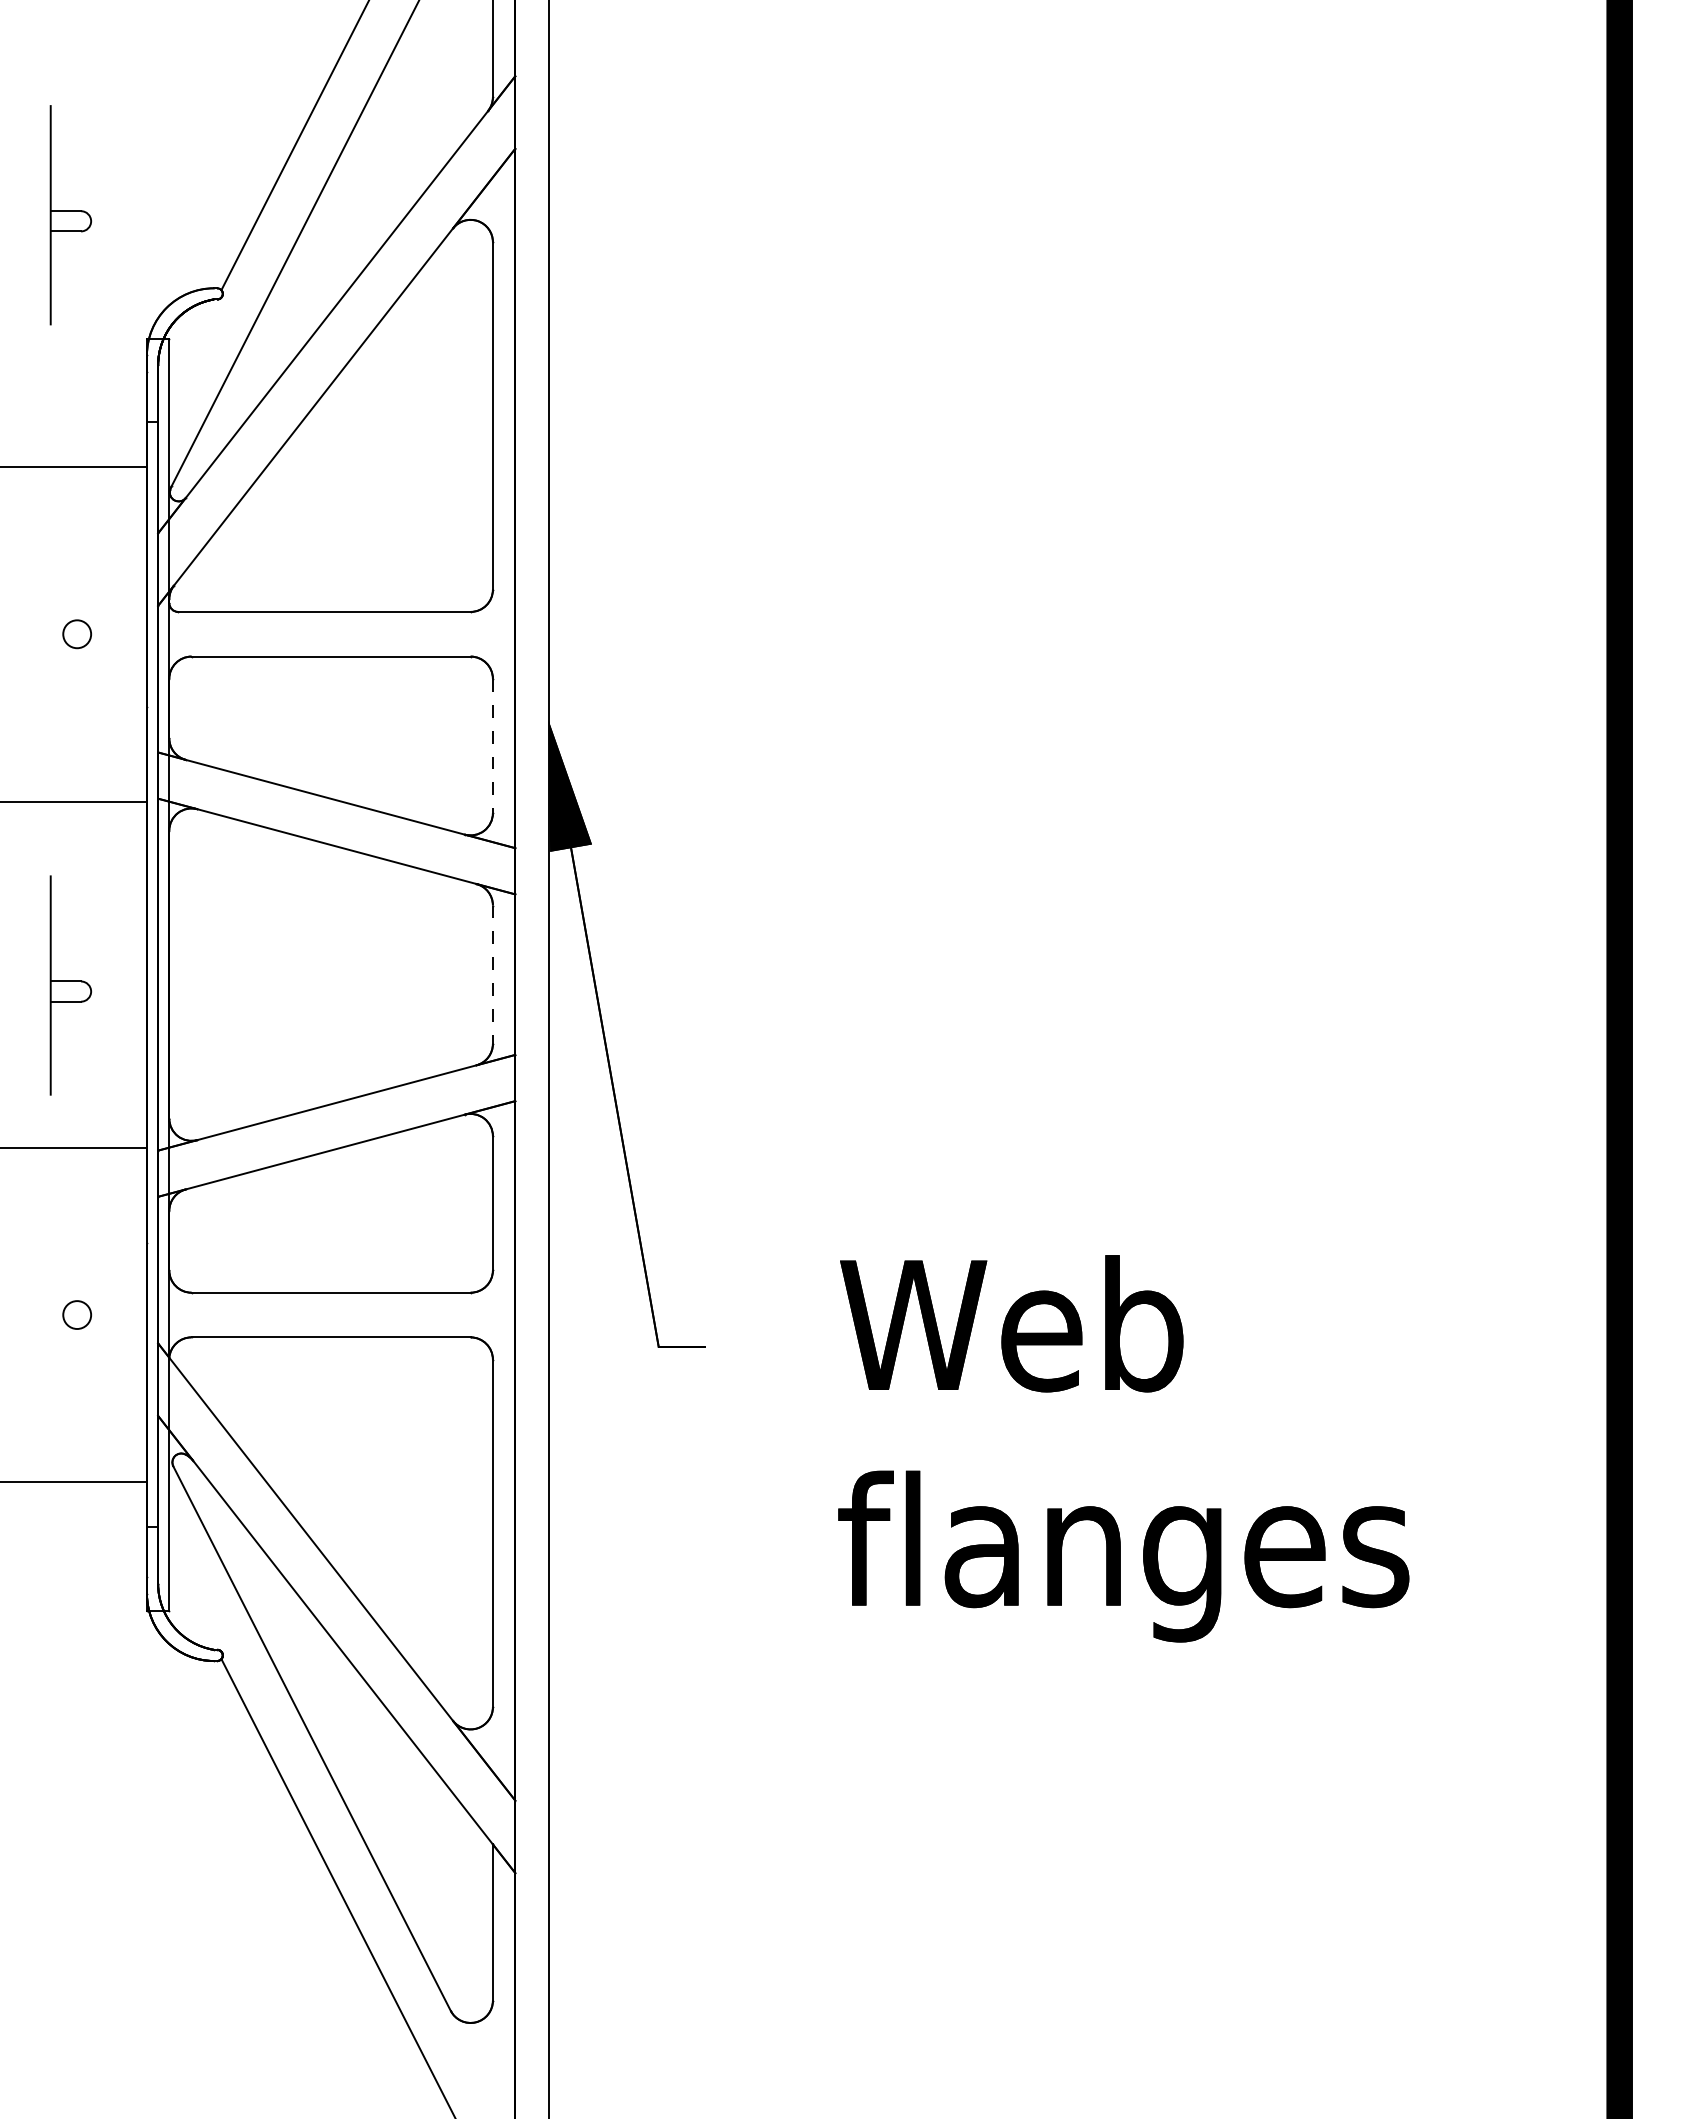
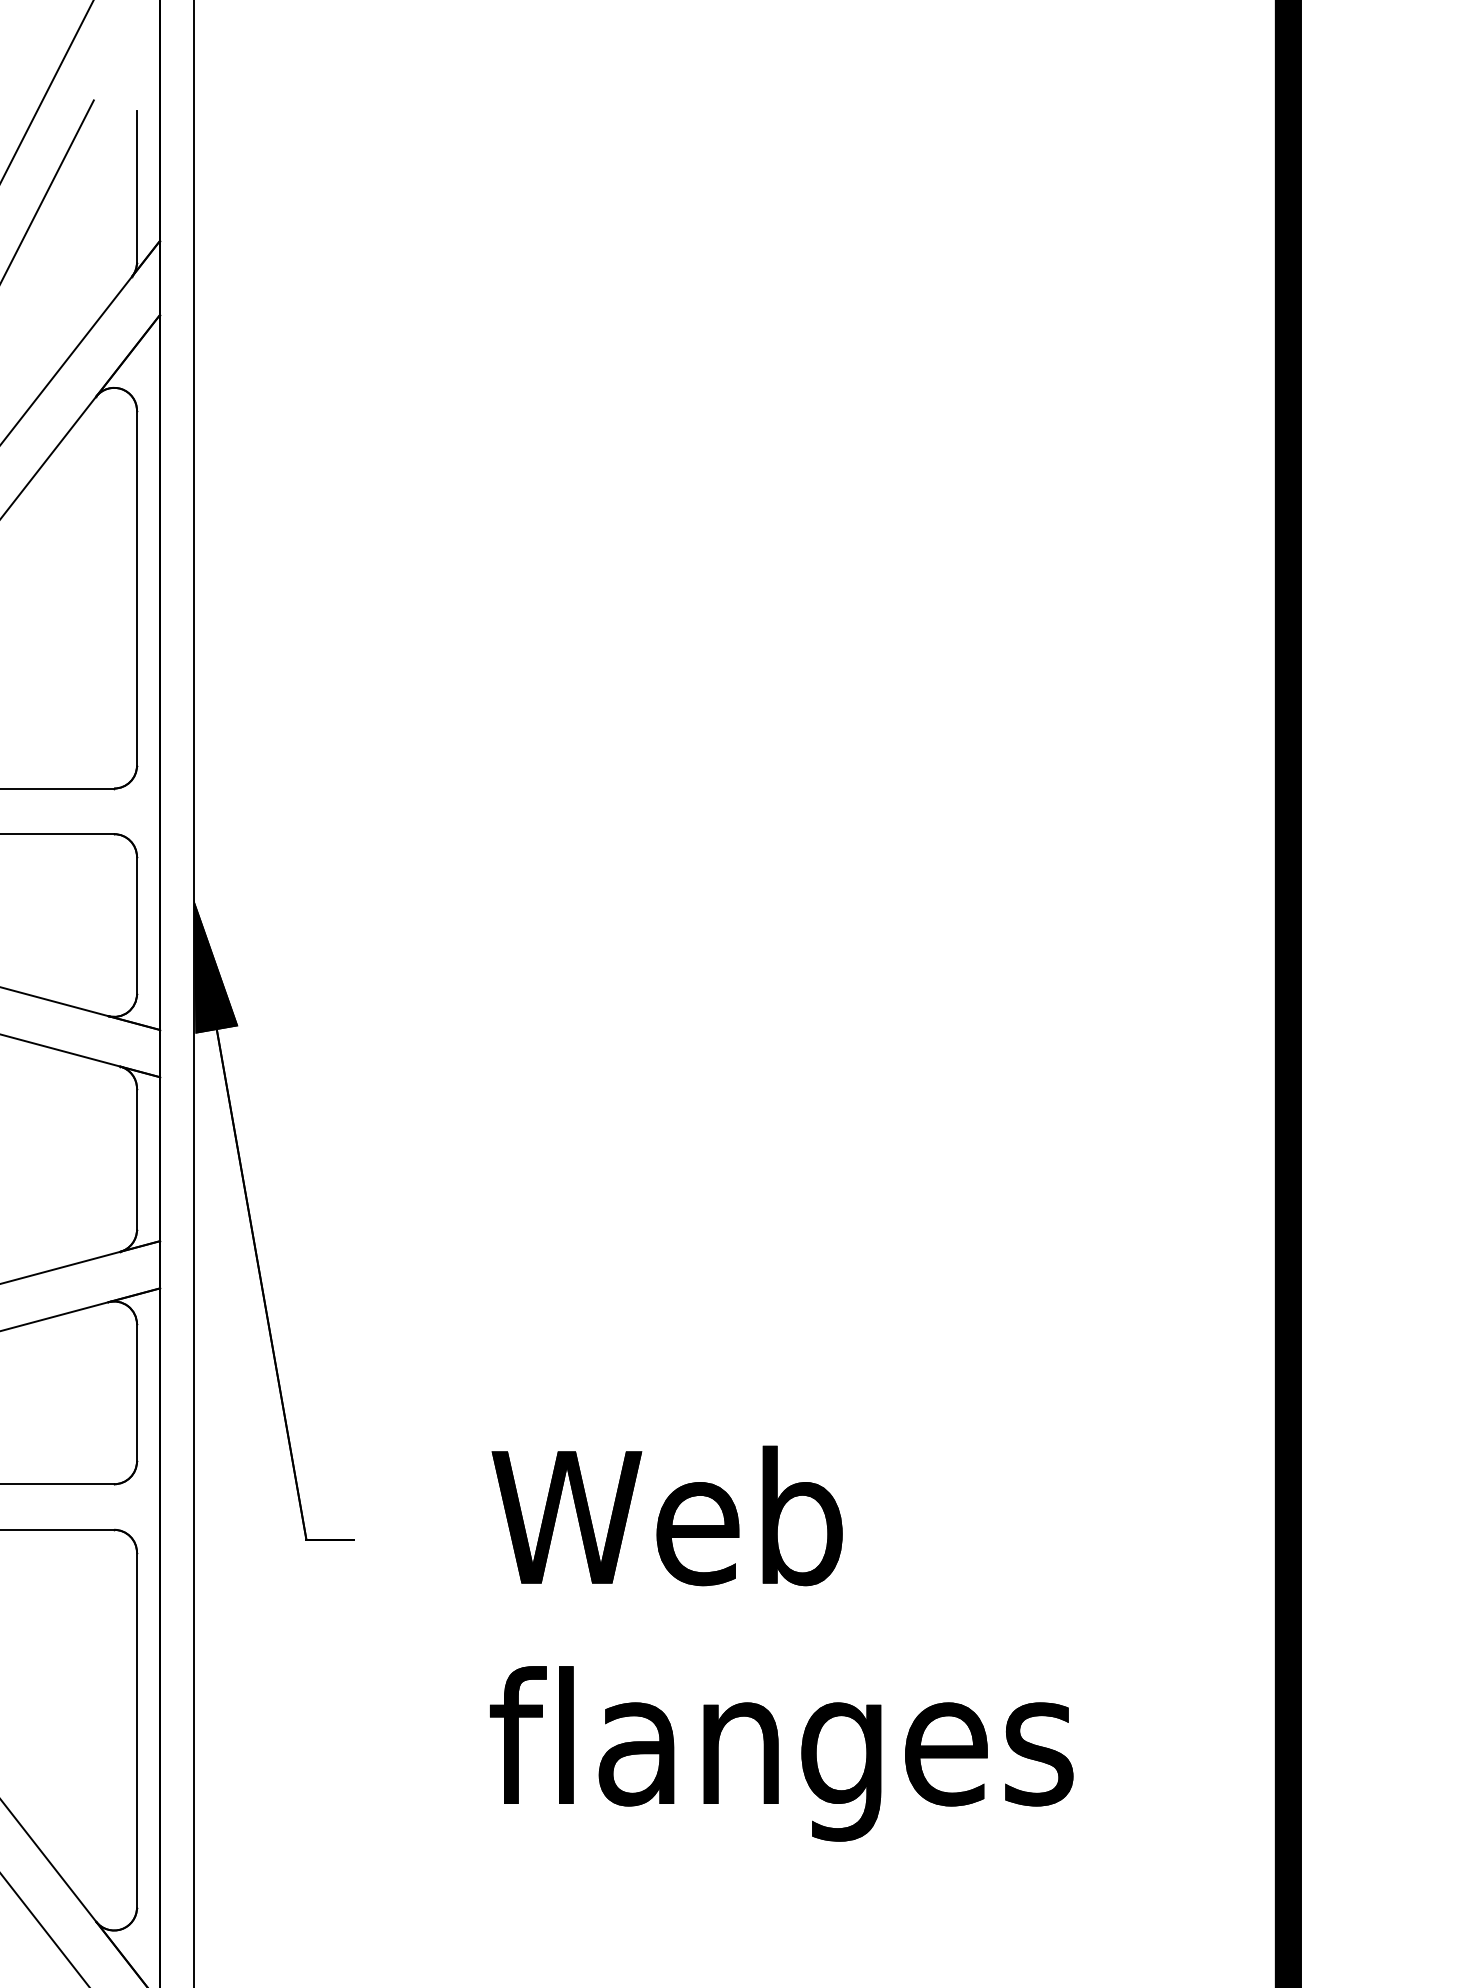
line: (492, 746) -> (136, 926), dashed -> solid
line: (492, 975) -> (136, 1160), dashed -> solid

